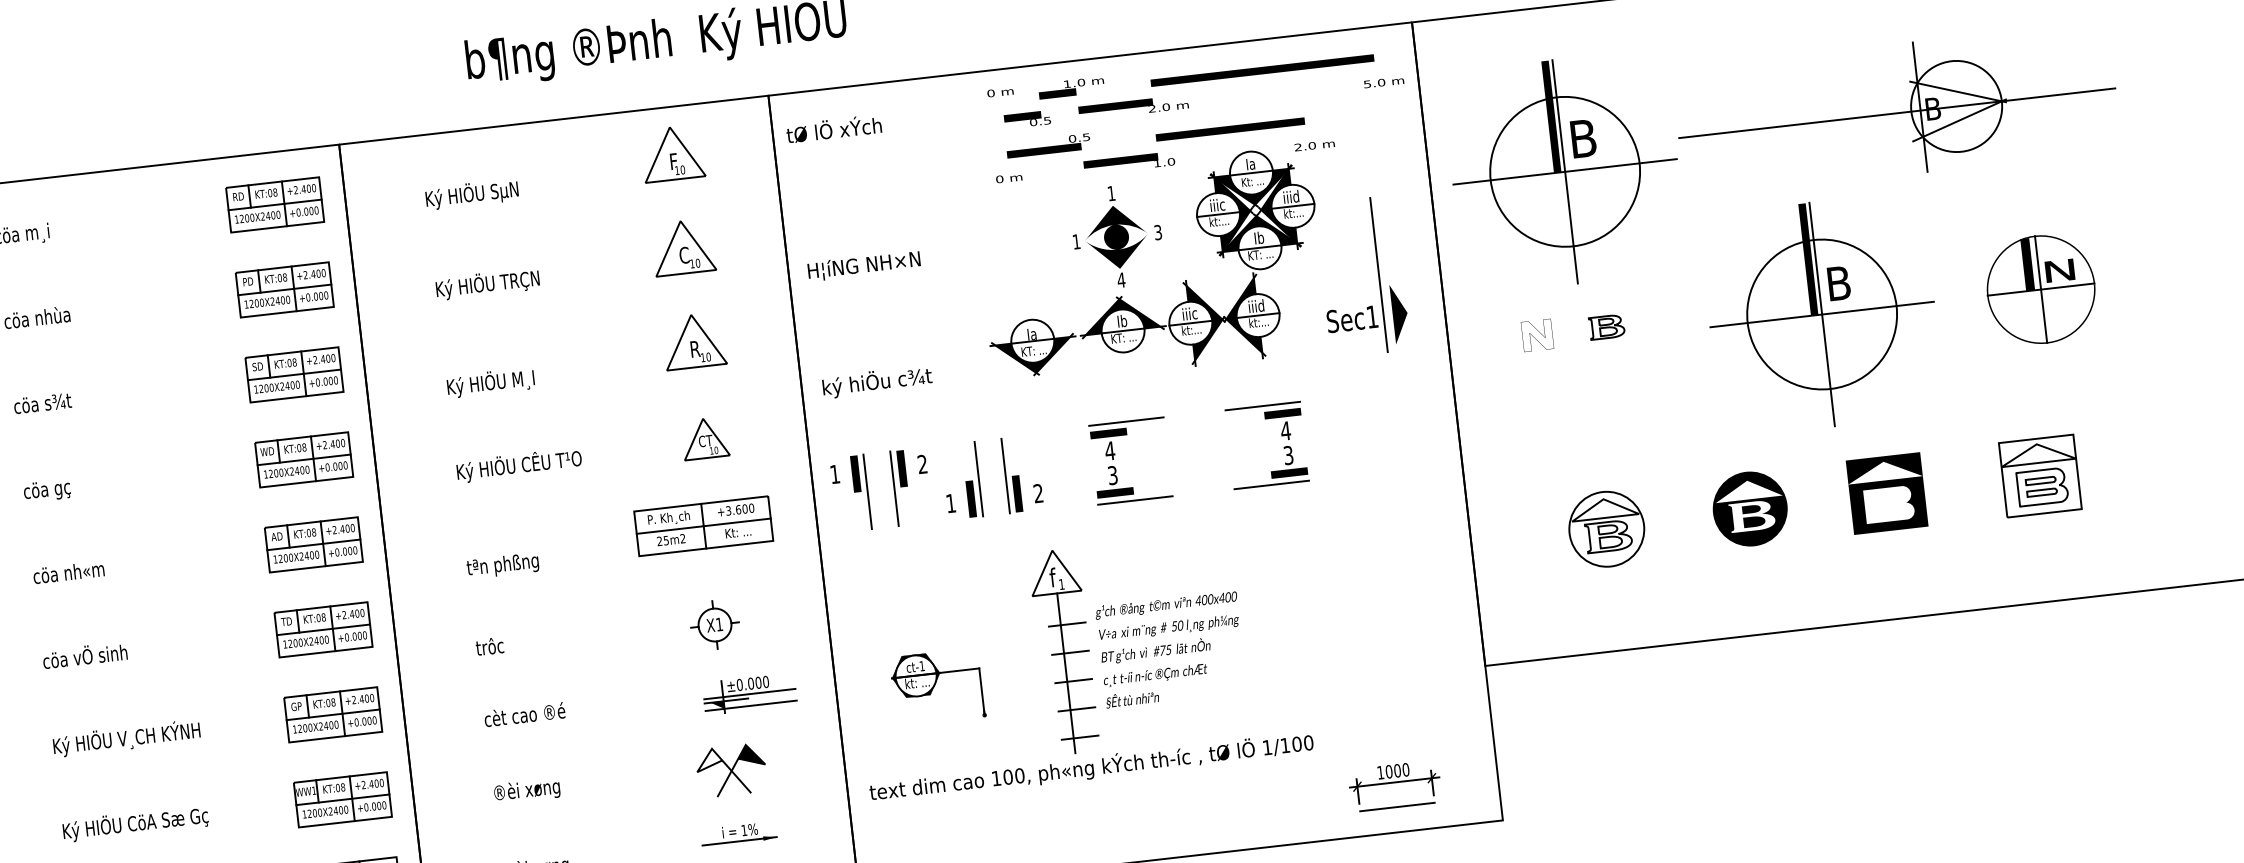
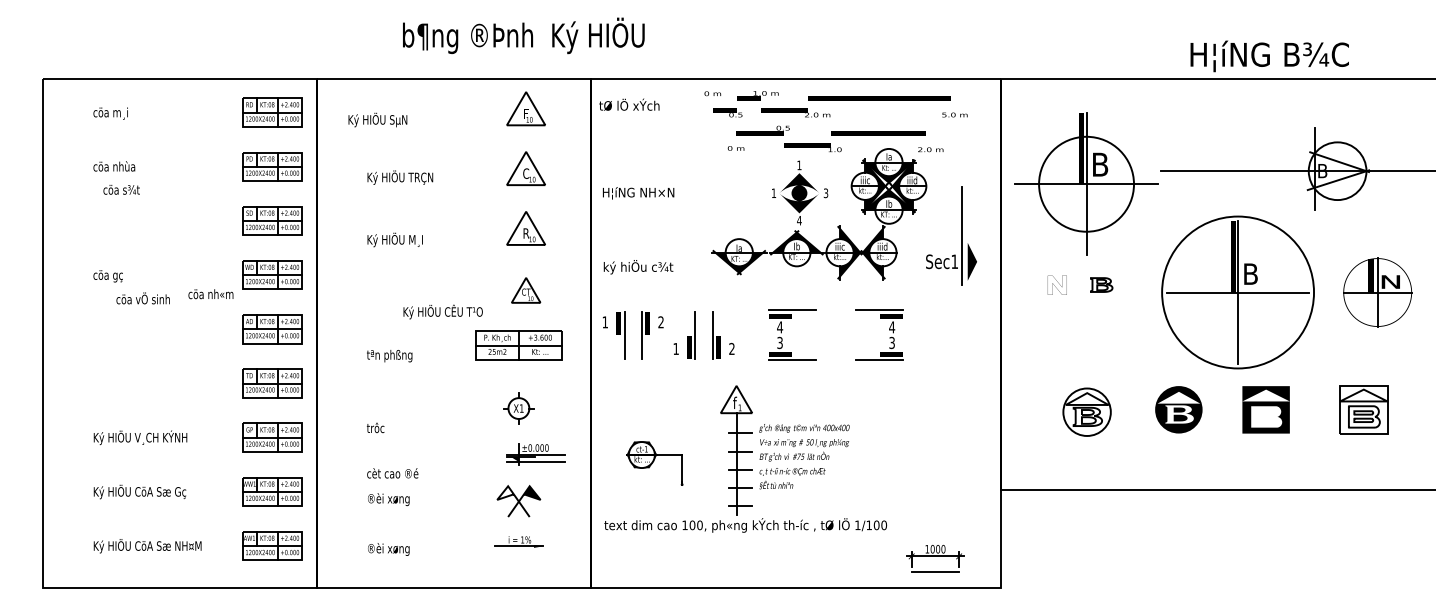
text: (1194, 87) -> (835, 104), moved
text: (471, 193) -> (377, 119), moved
circle: (1821, 314) -> (1237, 292), size x1.6
text: (42, 402) -> (121, 189), moved
text: (518, 464) -> (442, 311), moved
text: (68, 573) -> (210, 294), moved
text: (489, 645) -> (375, 427), moved
text: (83, 655) -> (142, 298), moved
text: (524, 714) -> (392, 473), moved

